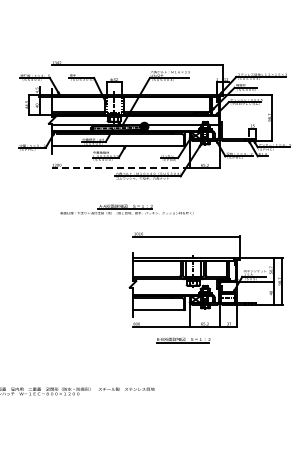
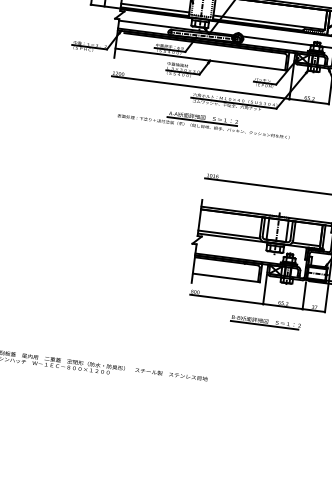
line: (120, 167) -> (200, 87), dashed -> solid
part: (126, 209) -> (203, 121), moved
part: (183, 340) -> (265, 322), moved

